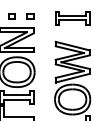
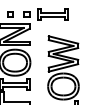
part: (72, 18) -> (52, 15), moved

